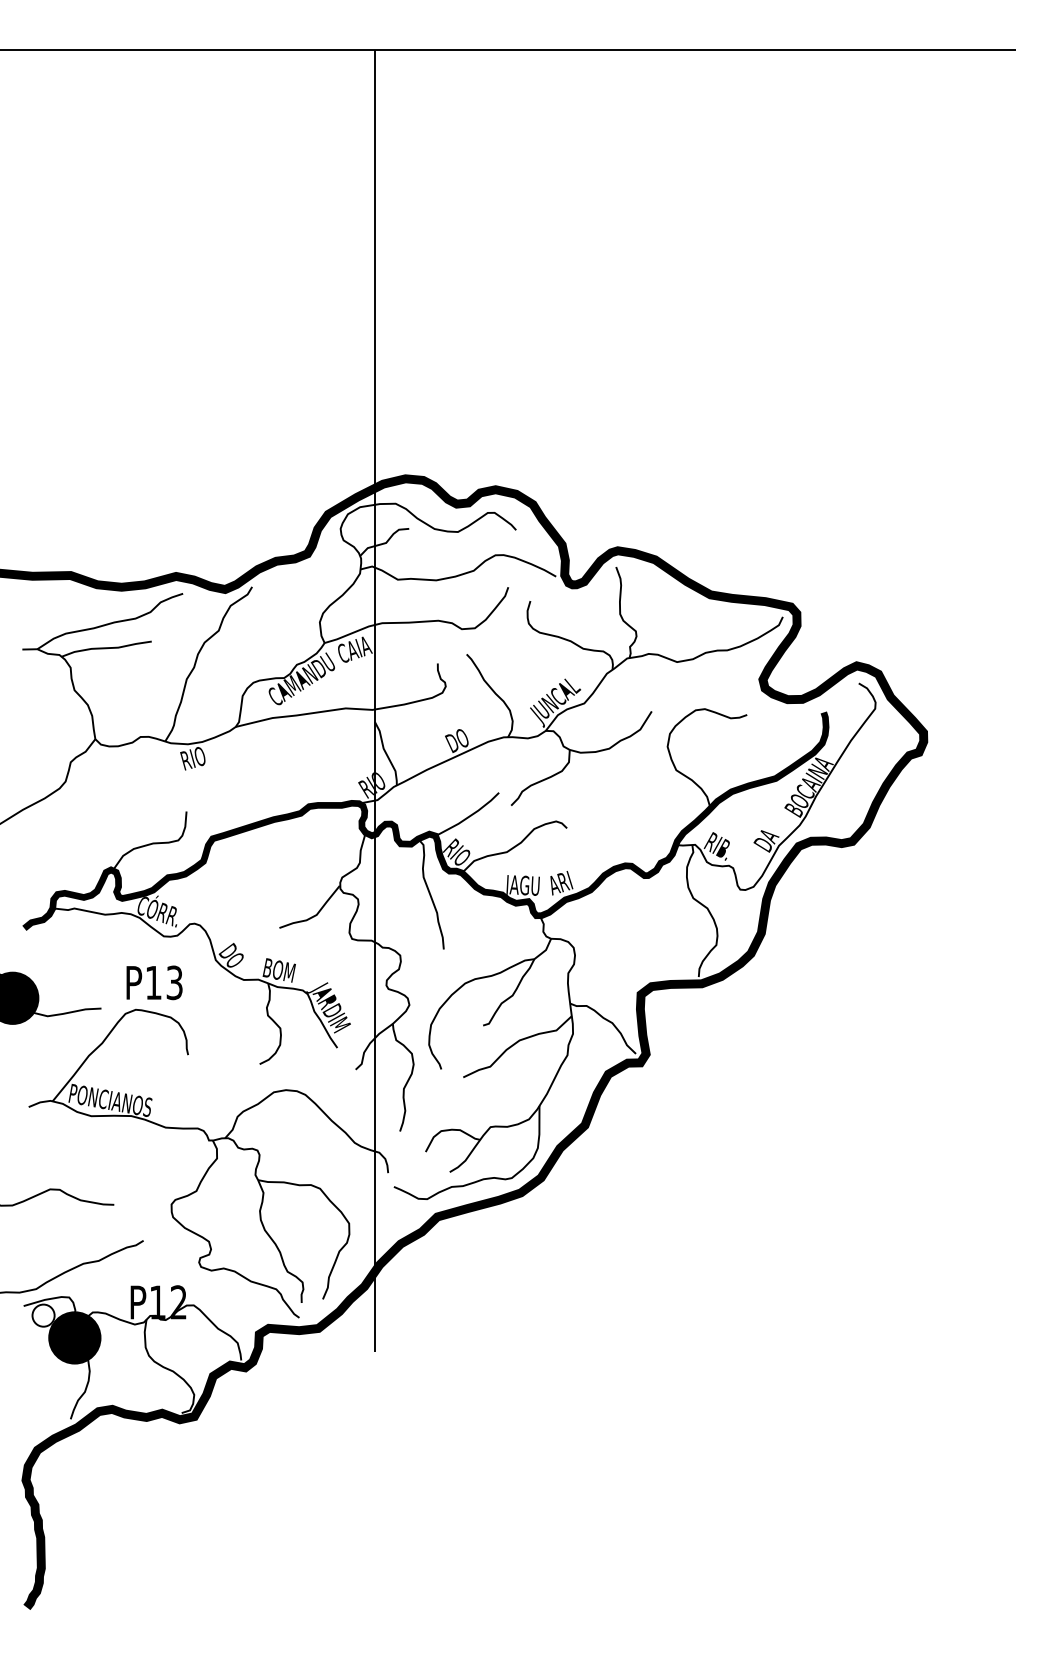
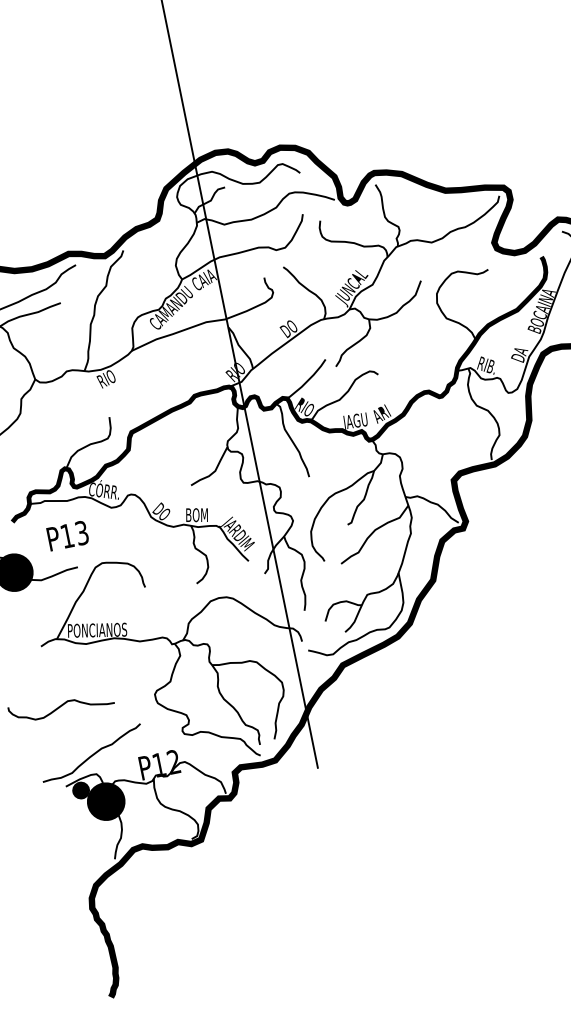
text: (154, 982) -> (67, 535), moved
fill: (43, 1315) -> (81, 790), added

